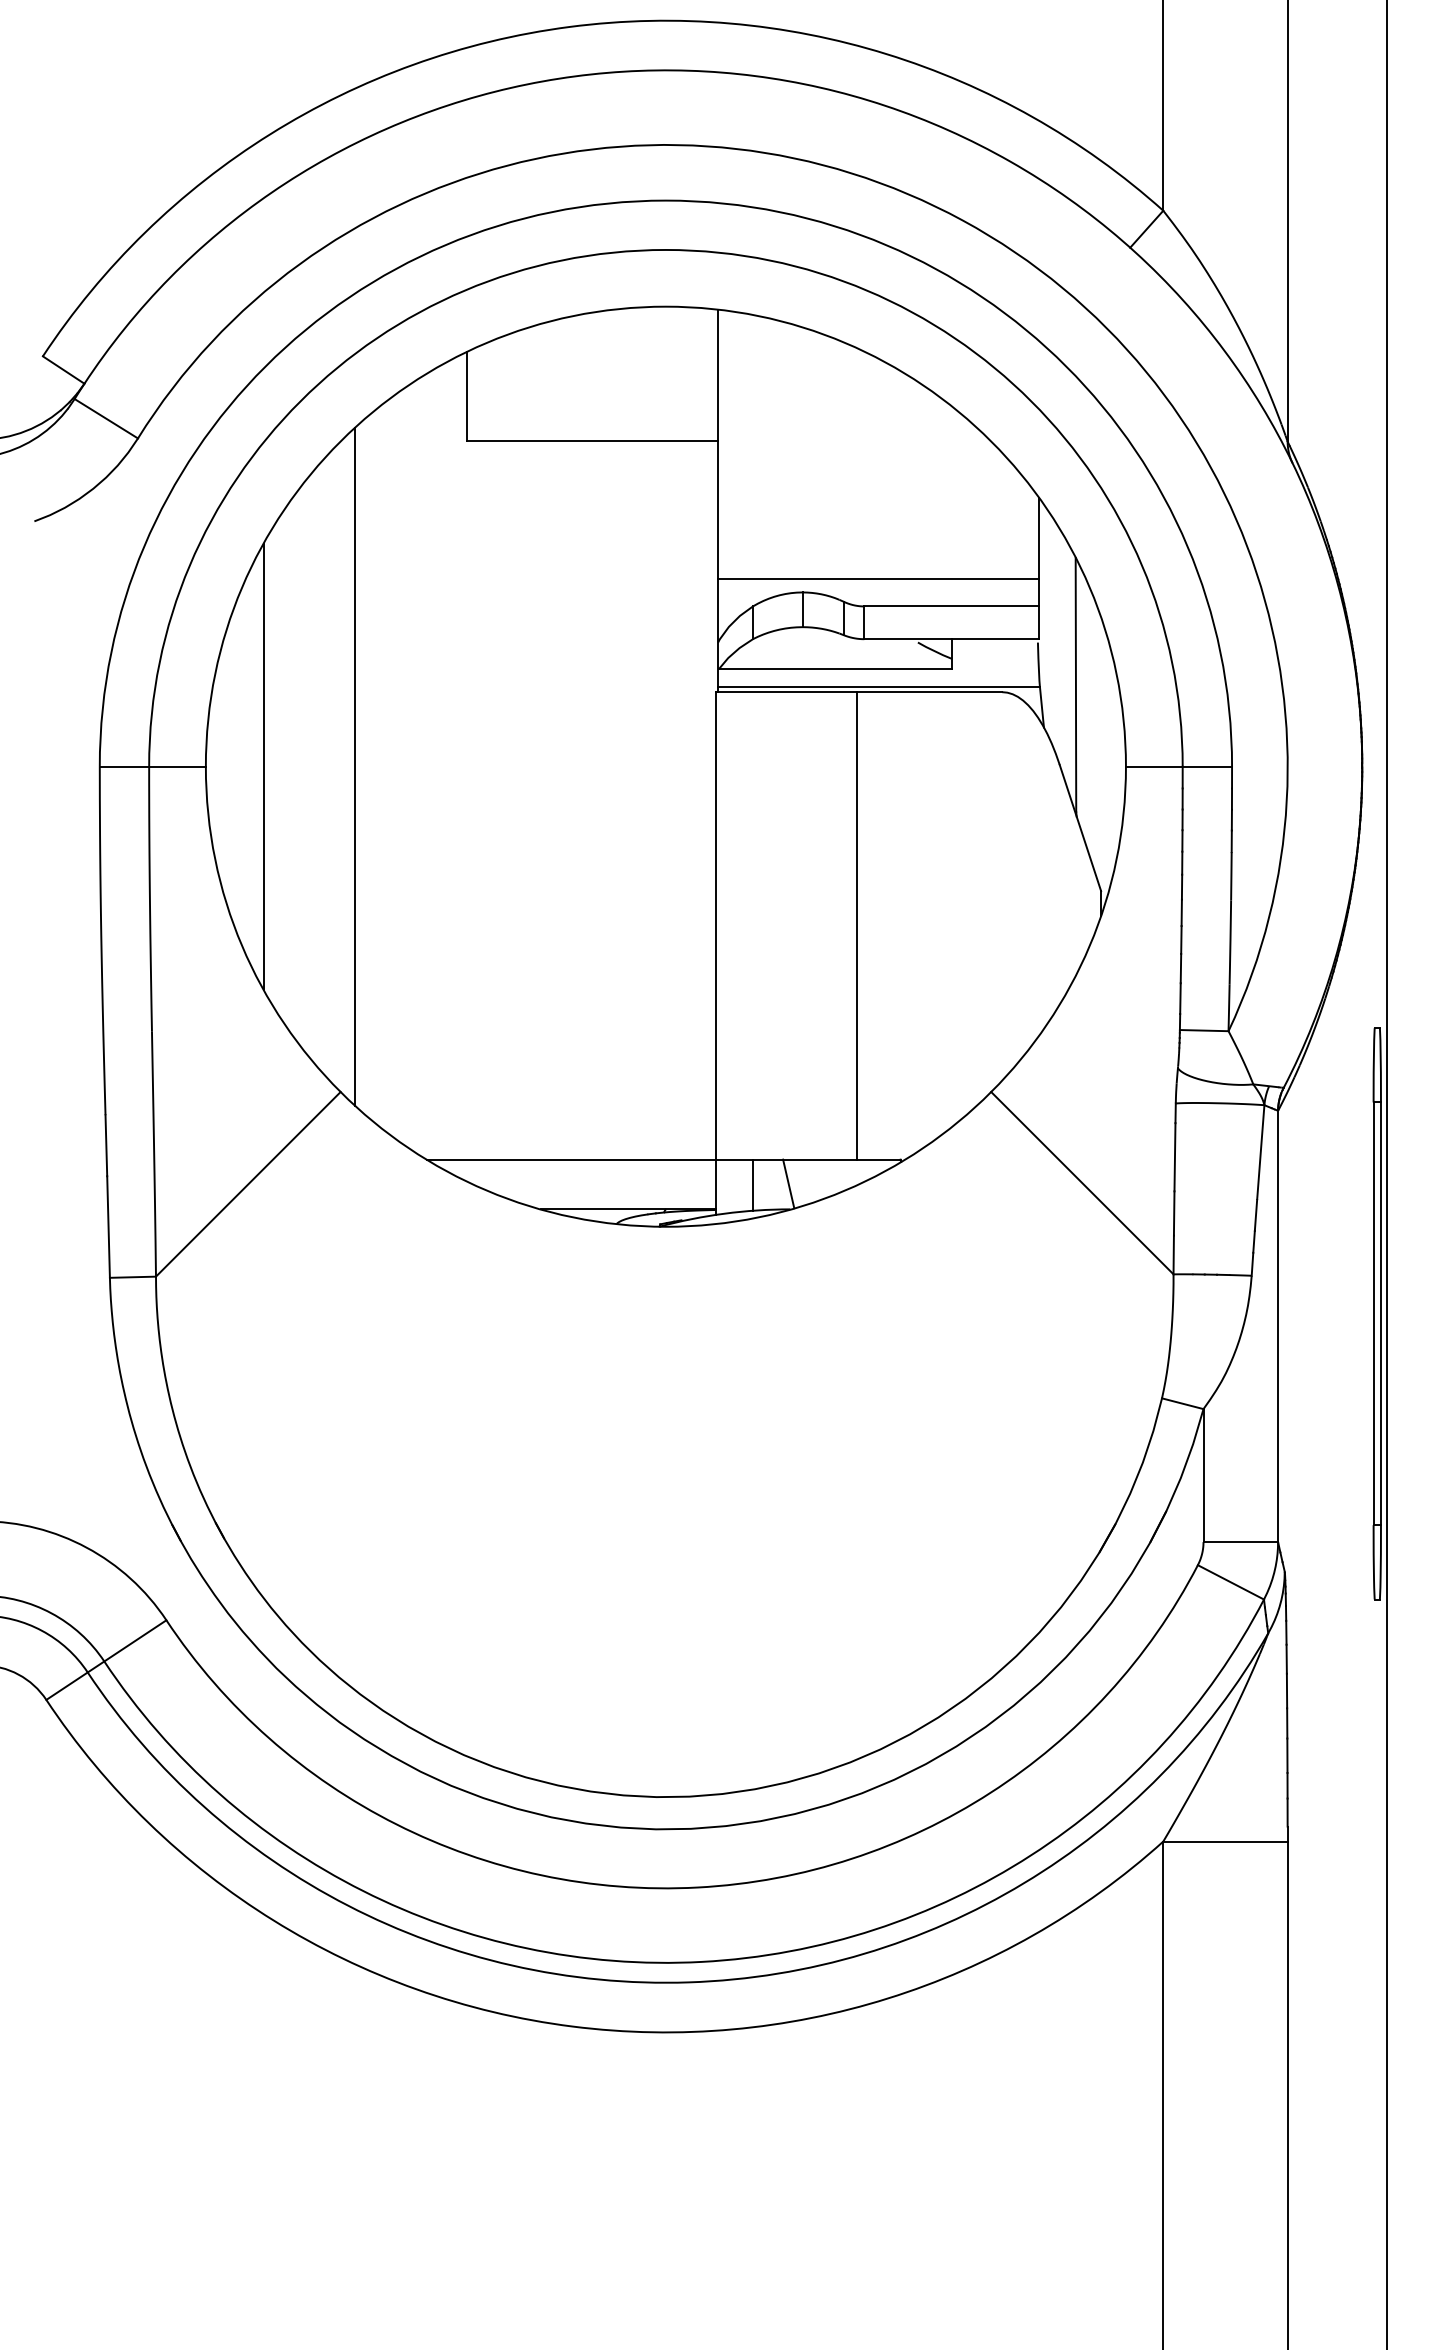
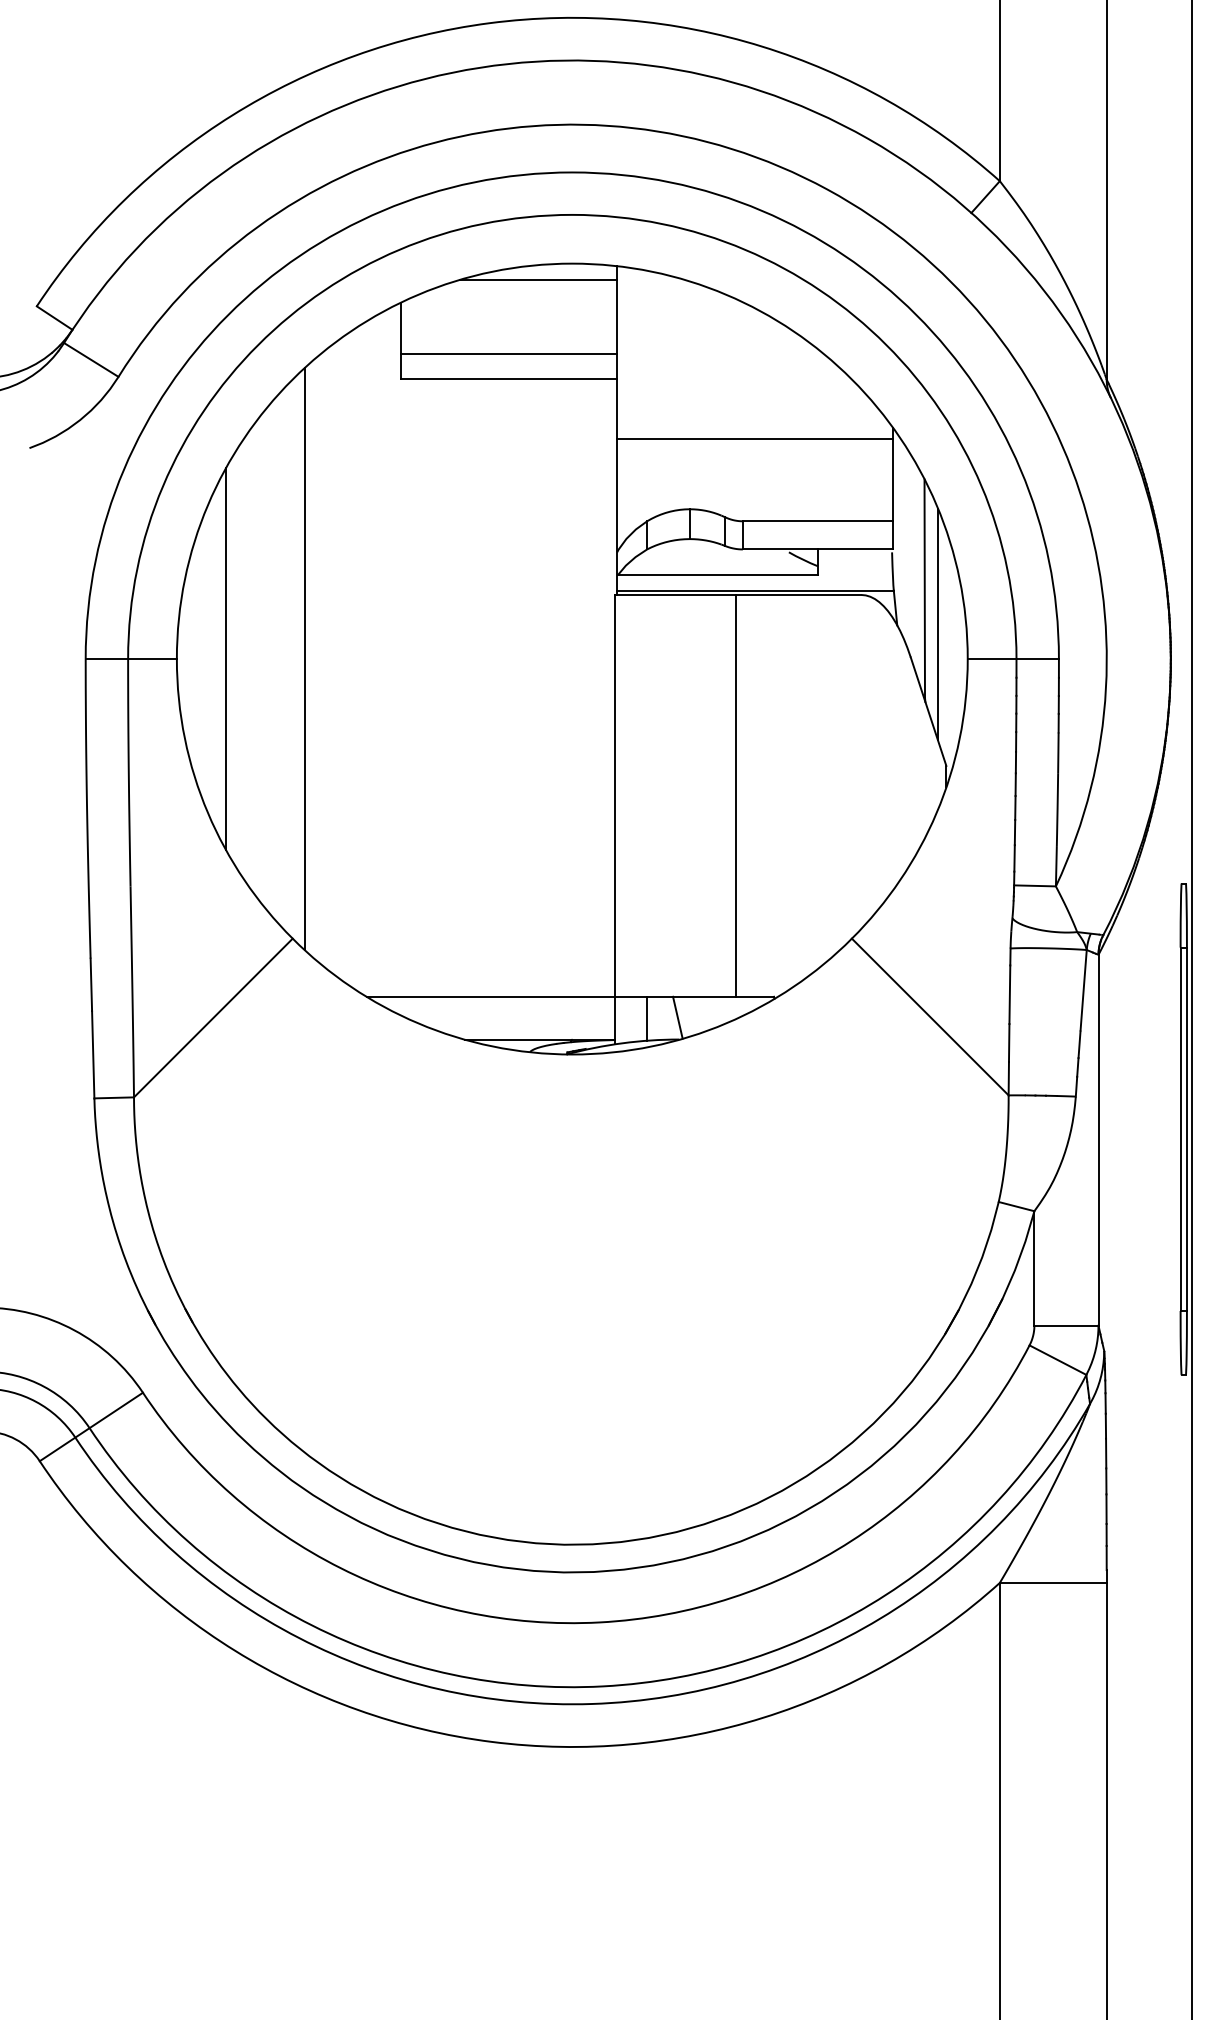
line: (626, 326) -> (538, 280), added
line: (592, 412) -> (509, 354), added
line: (877, 579) -> (754, 439), moved
line: (1090, 726) -> (937, 624), added

